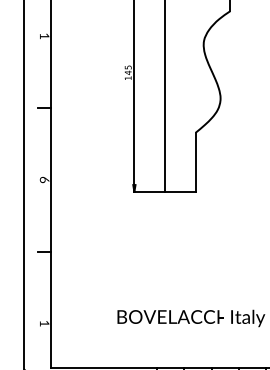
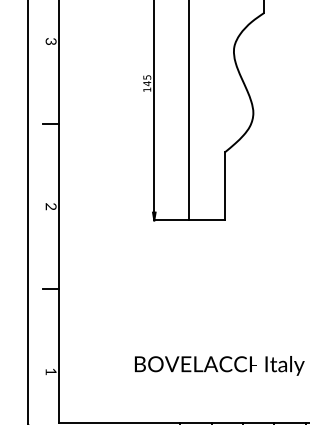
text: (44, 36) -> (50, 41), 1 -> 3
text: (44, 179) -> (50, 206), 6 -> 2

